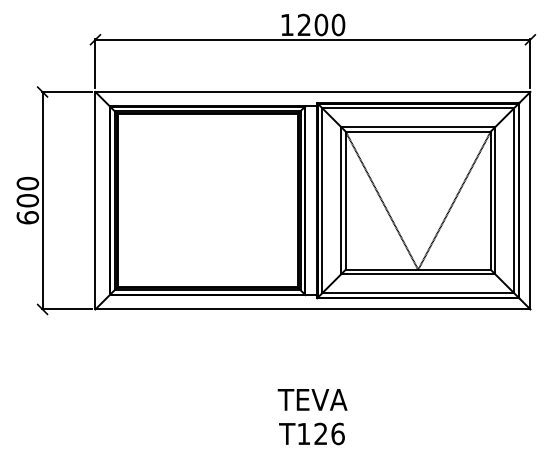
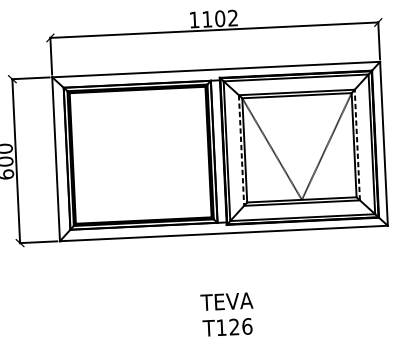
text: (321, 24) -> (220, 18), 1200 -> 1102
line: (495, 200) -> (357, 144), solid -> dashed
line: (341, 201) -> (241, 151), solid -> dashed

